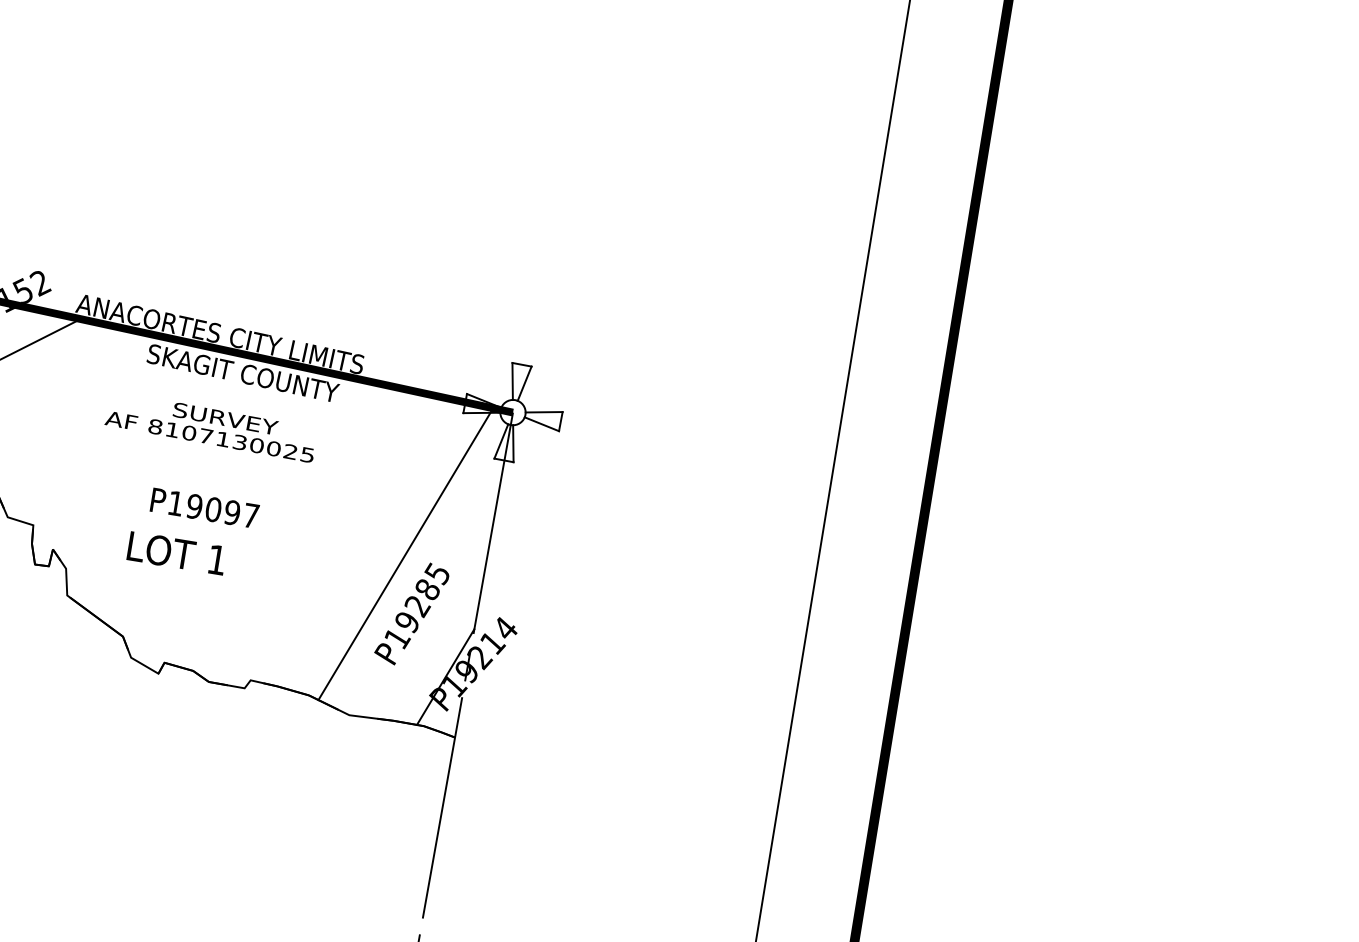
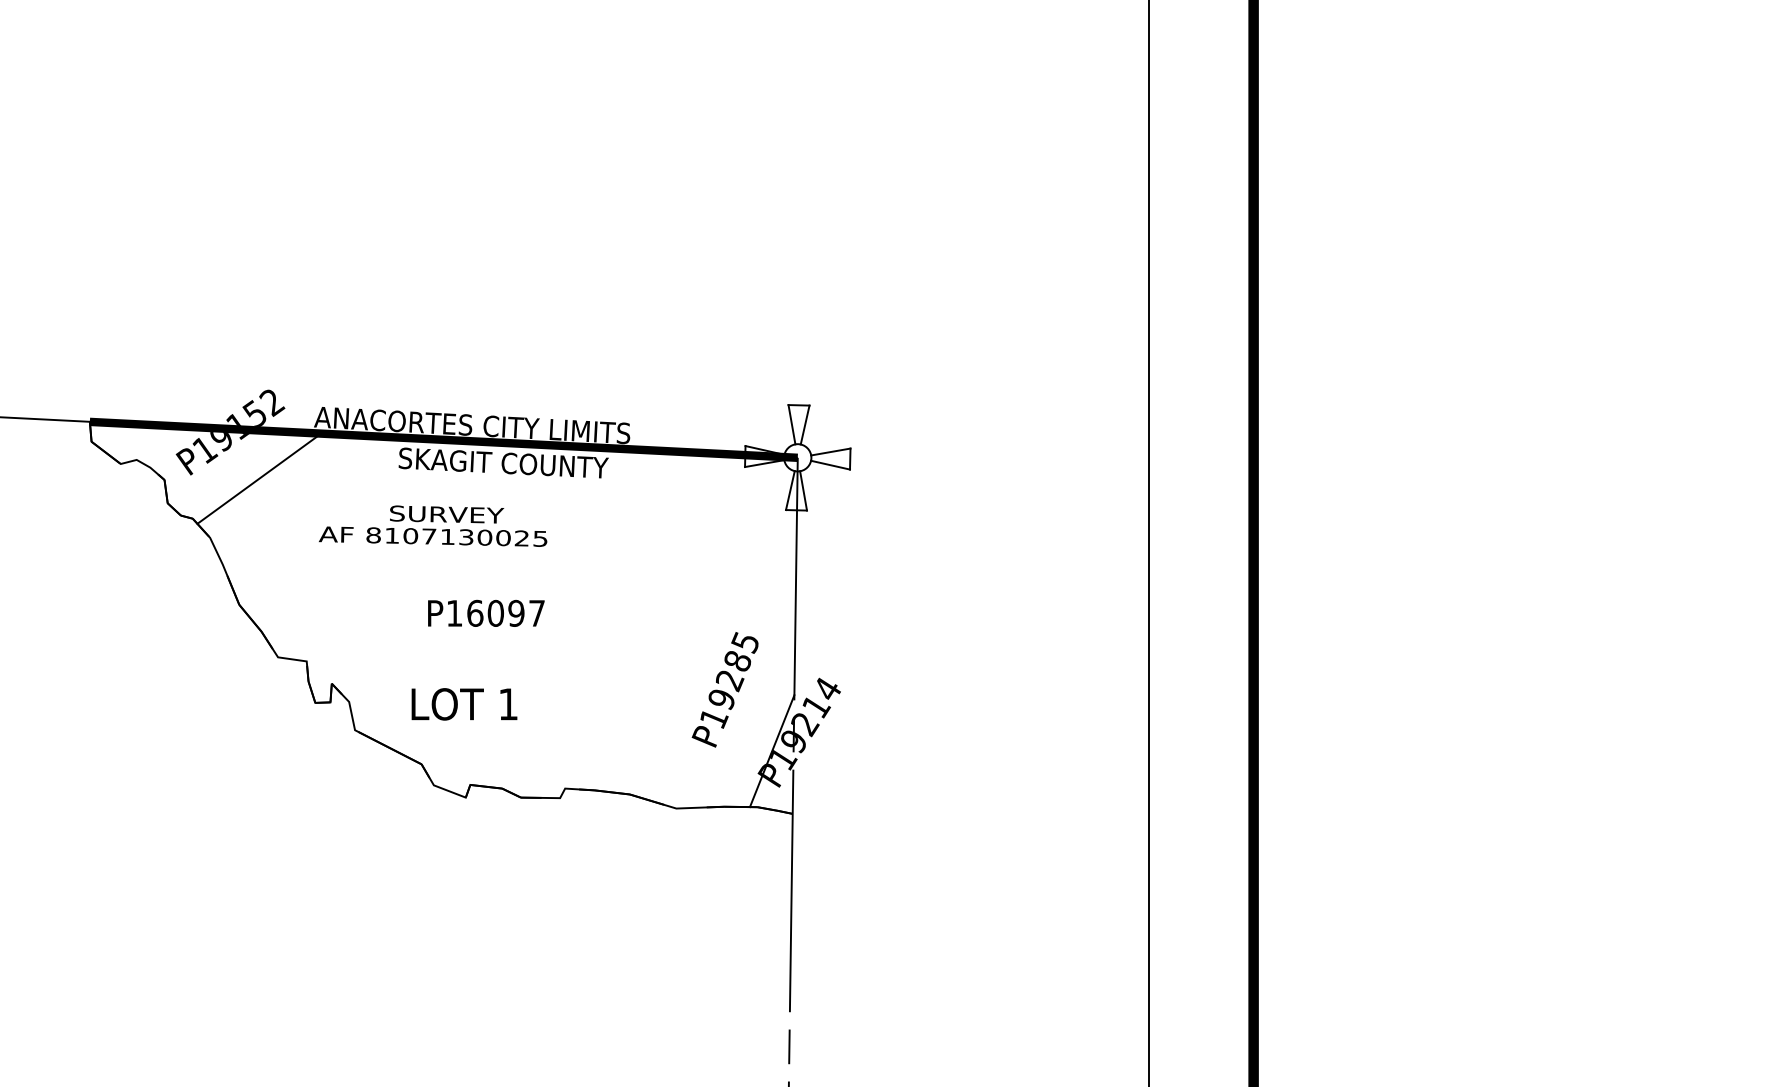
text: (211, 426) -> (433, 525), moved
text: (195, 505) -> (475, 612), P19097 -> P16097
text: (176, 553) -> (464, 704), moved
line: (405, 553) -> (707, 626), removed

